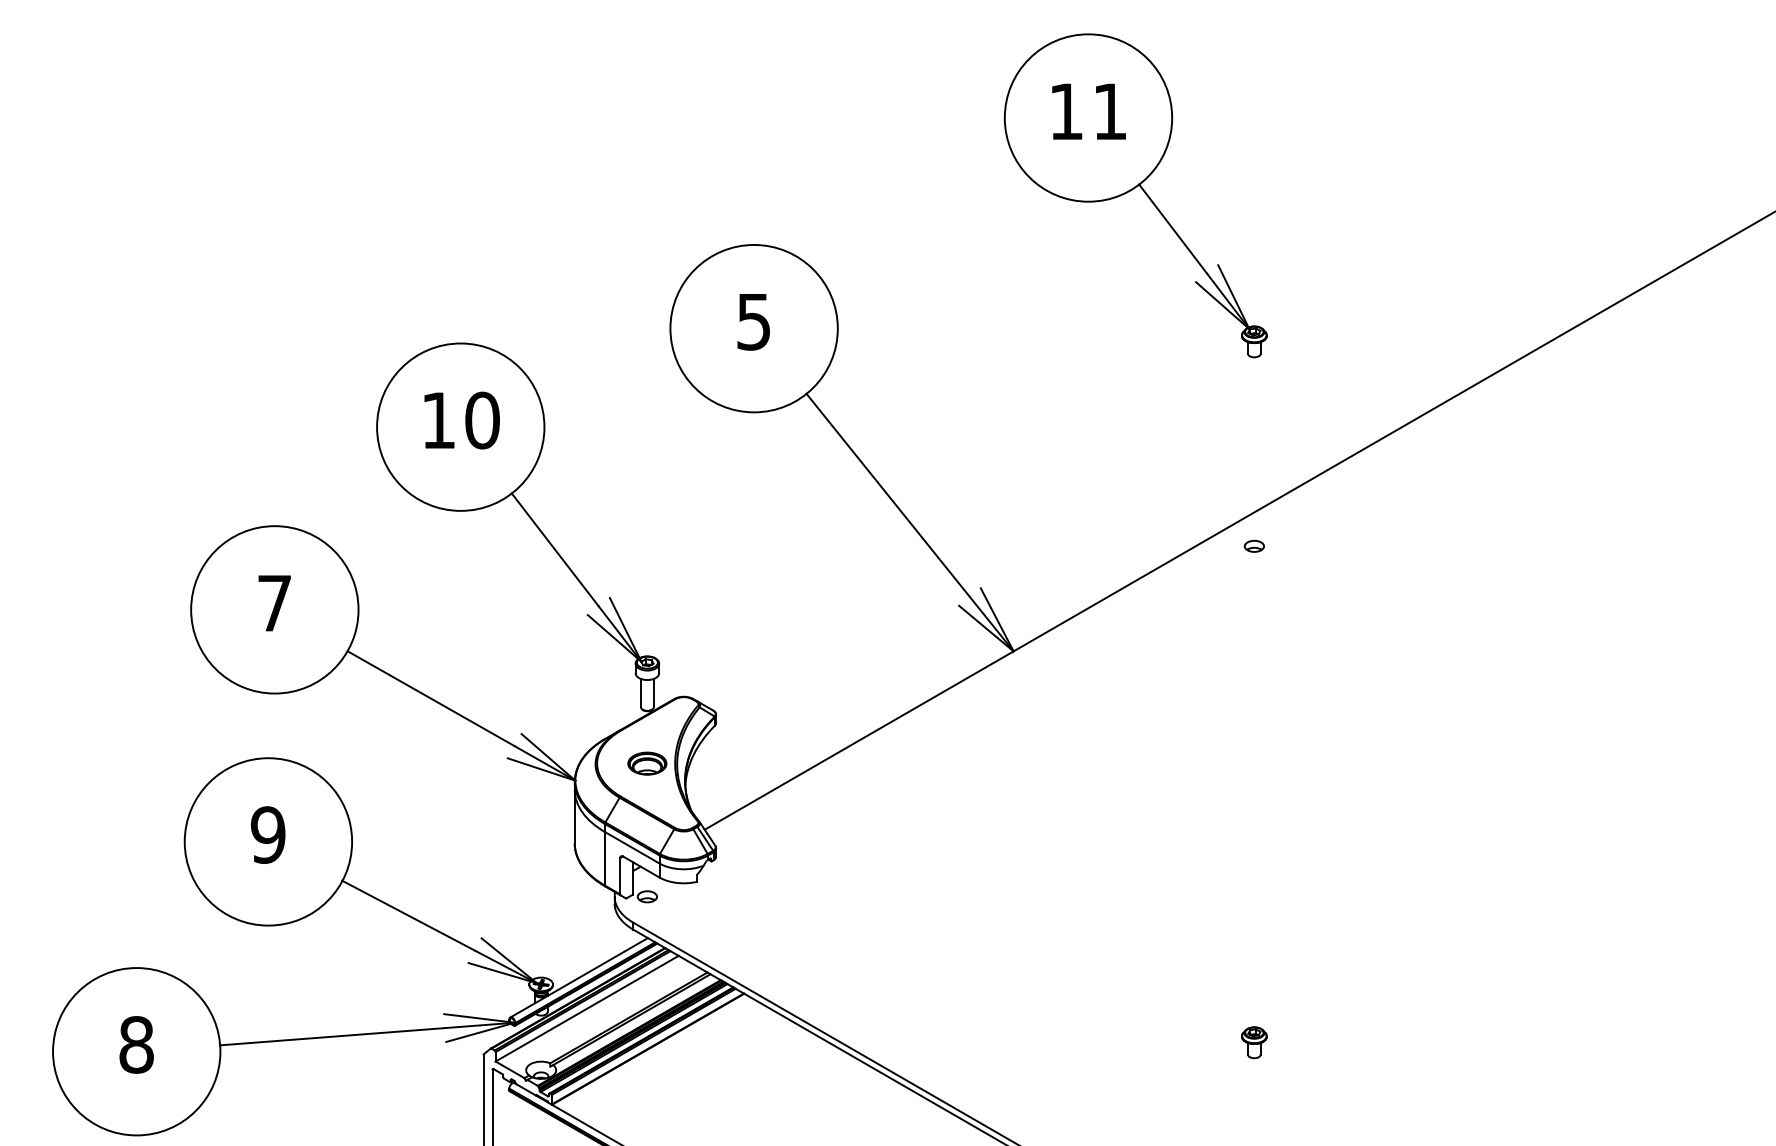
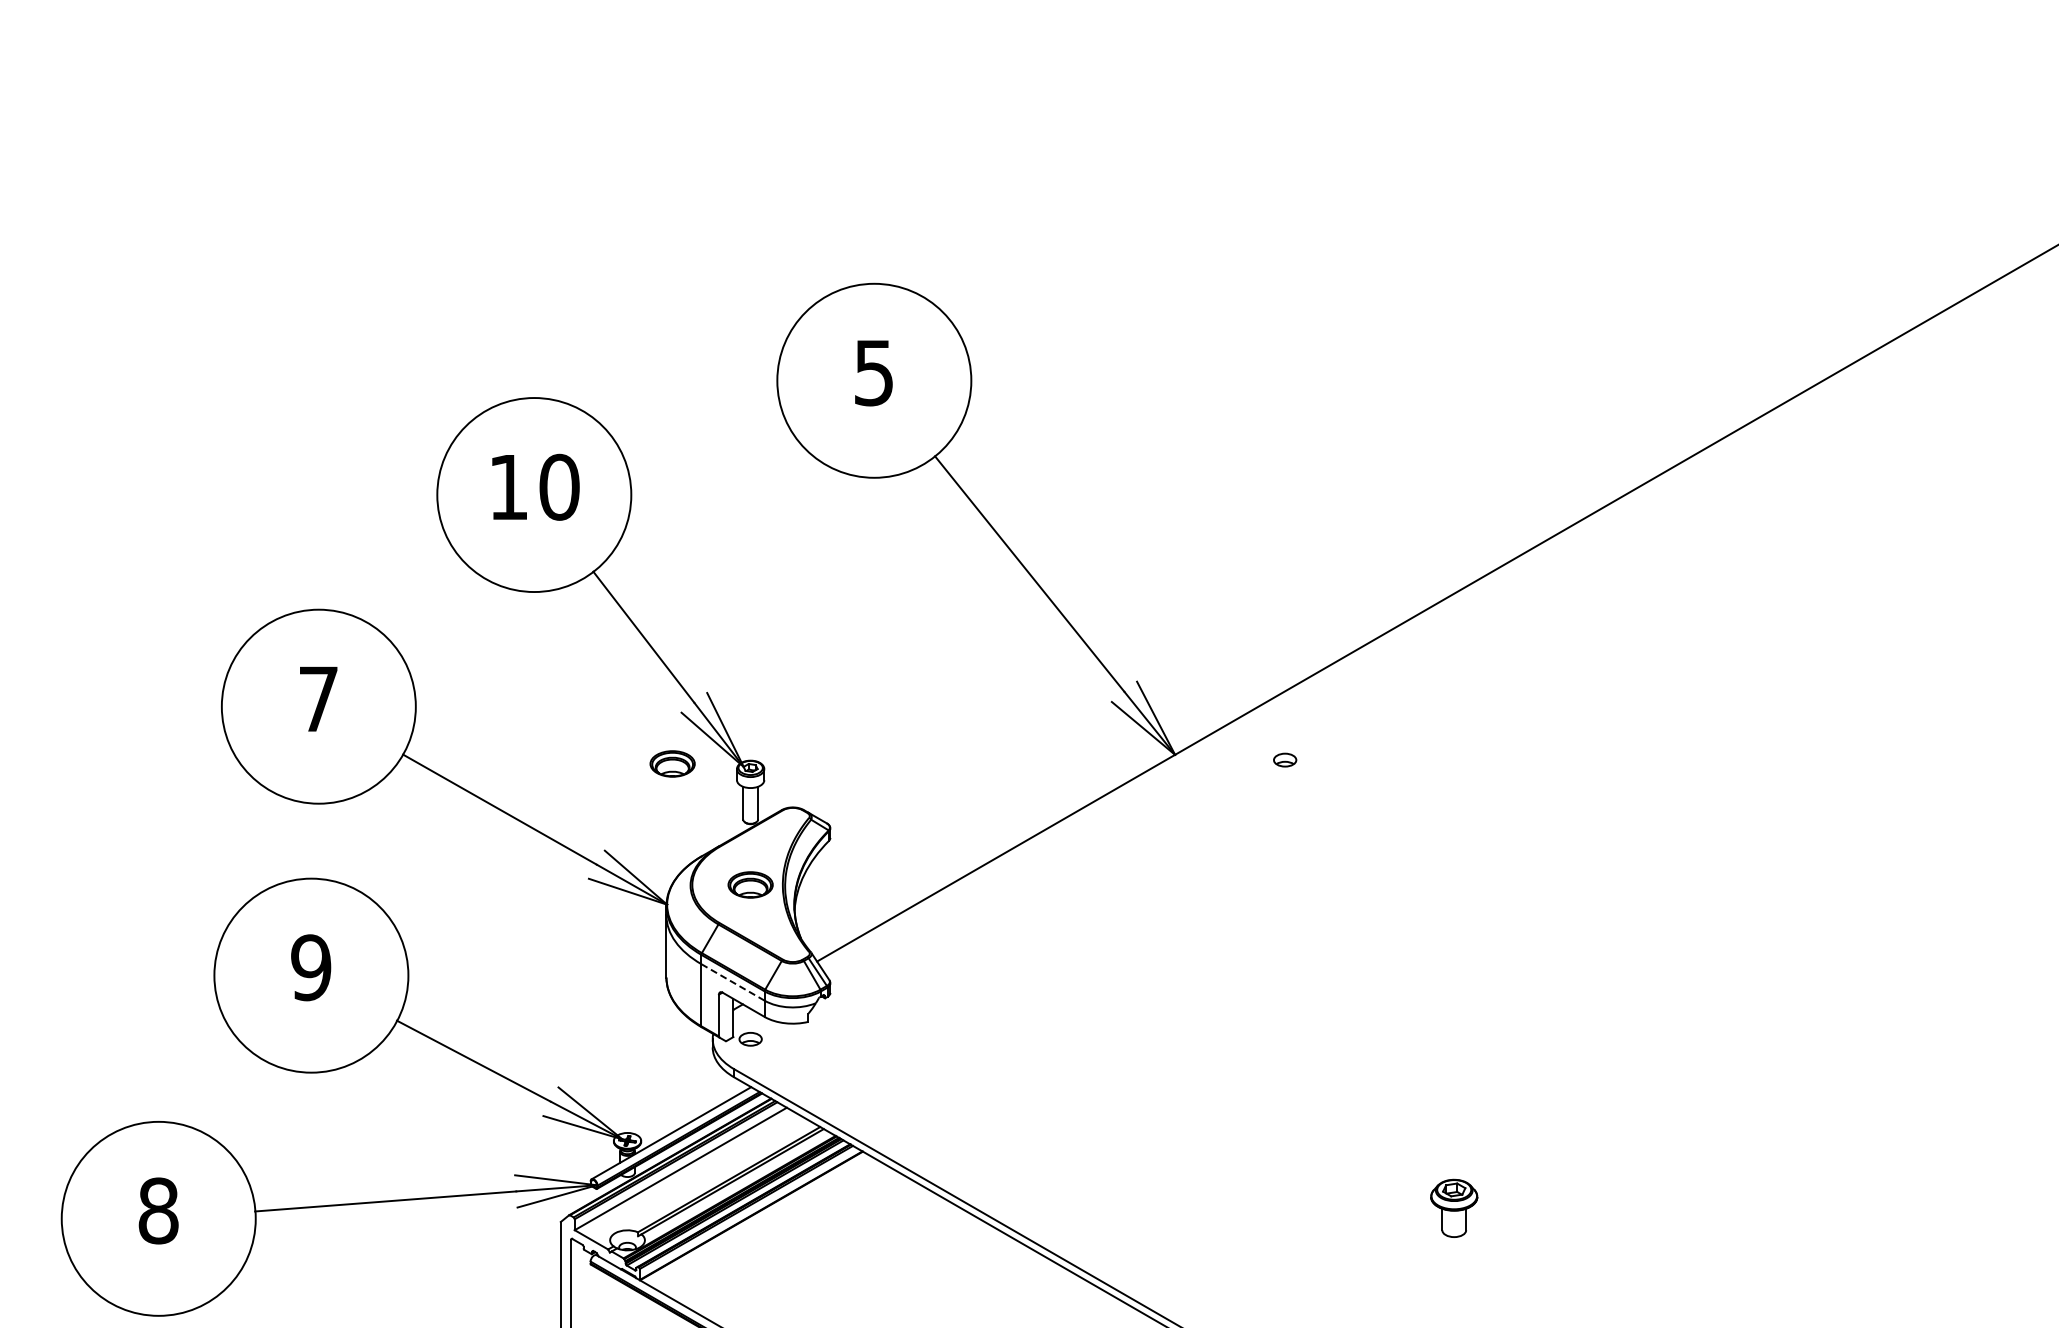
part: (1131, 191) -> (1311, 221), removed
part: (1254, 545) -> (1285, 759), moved
part: (579, 658) -> (672, 763), added
line: (632, 847) -> (733, 982), solid -> dashed
part: (1253, 1042) -> (1453, 1208), size x1.6

